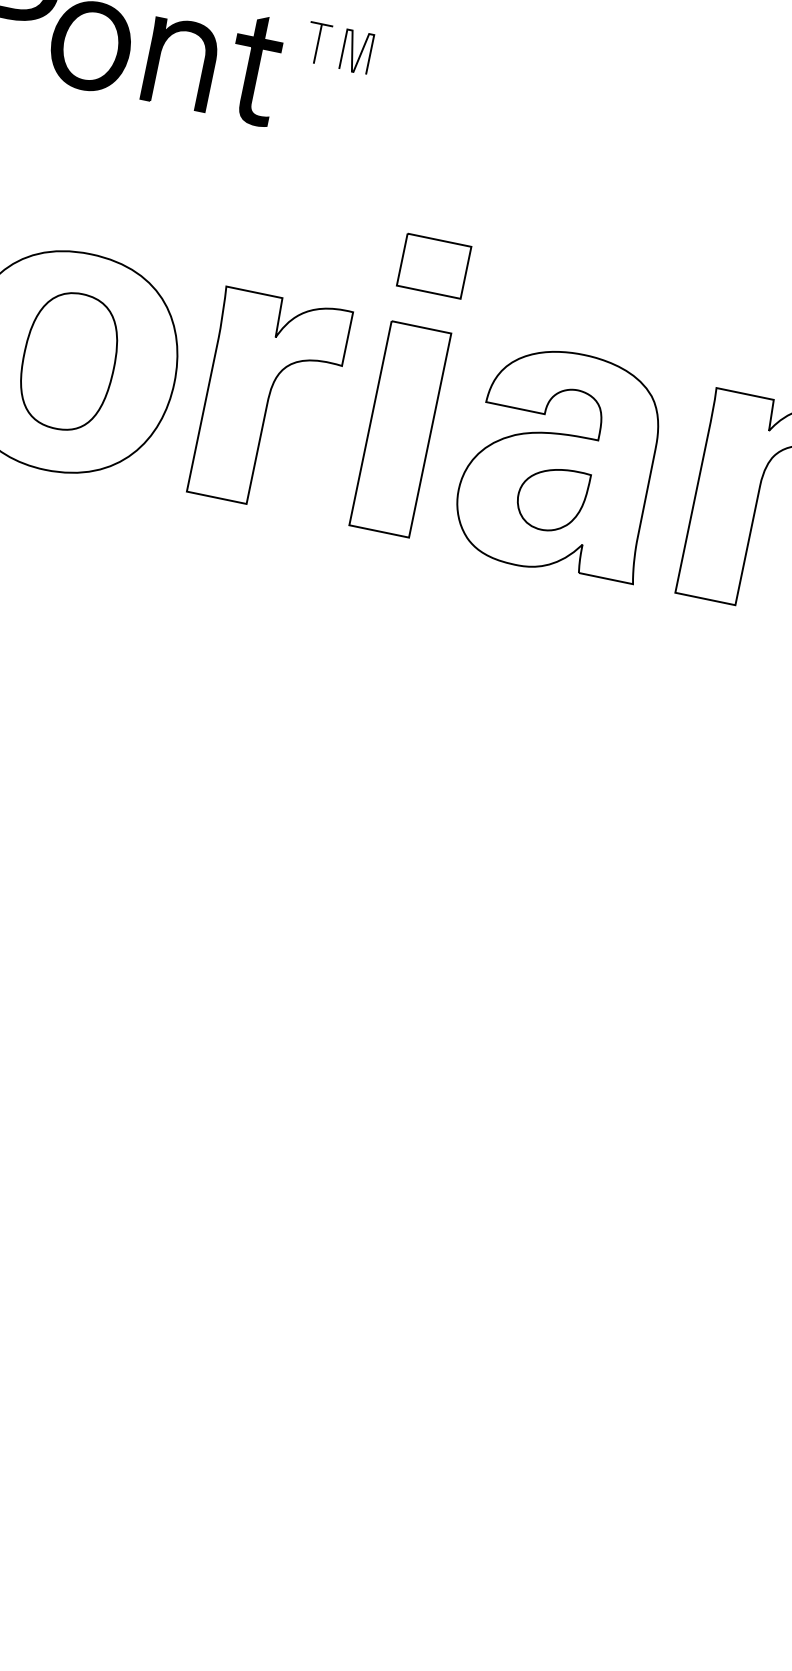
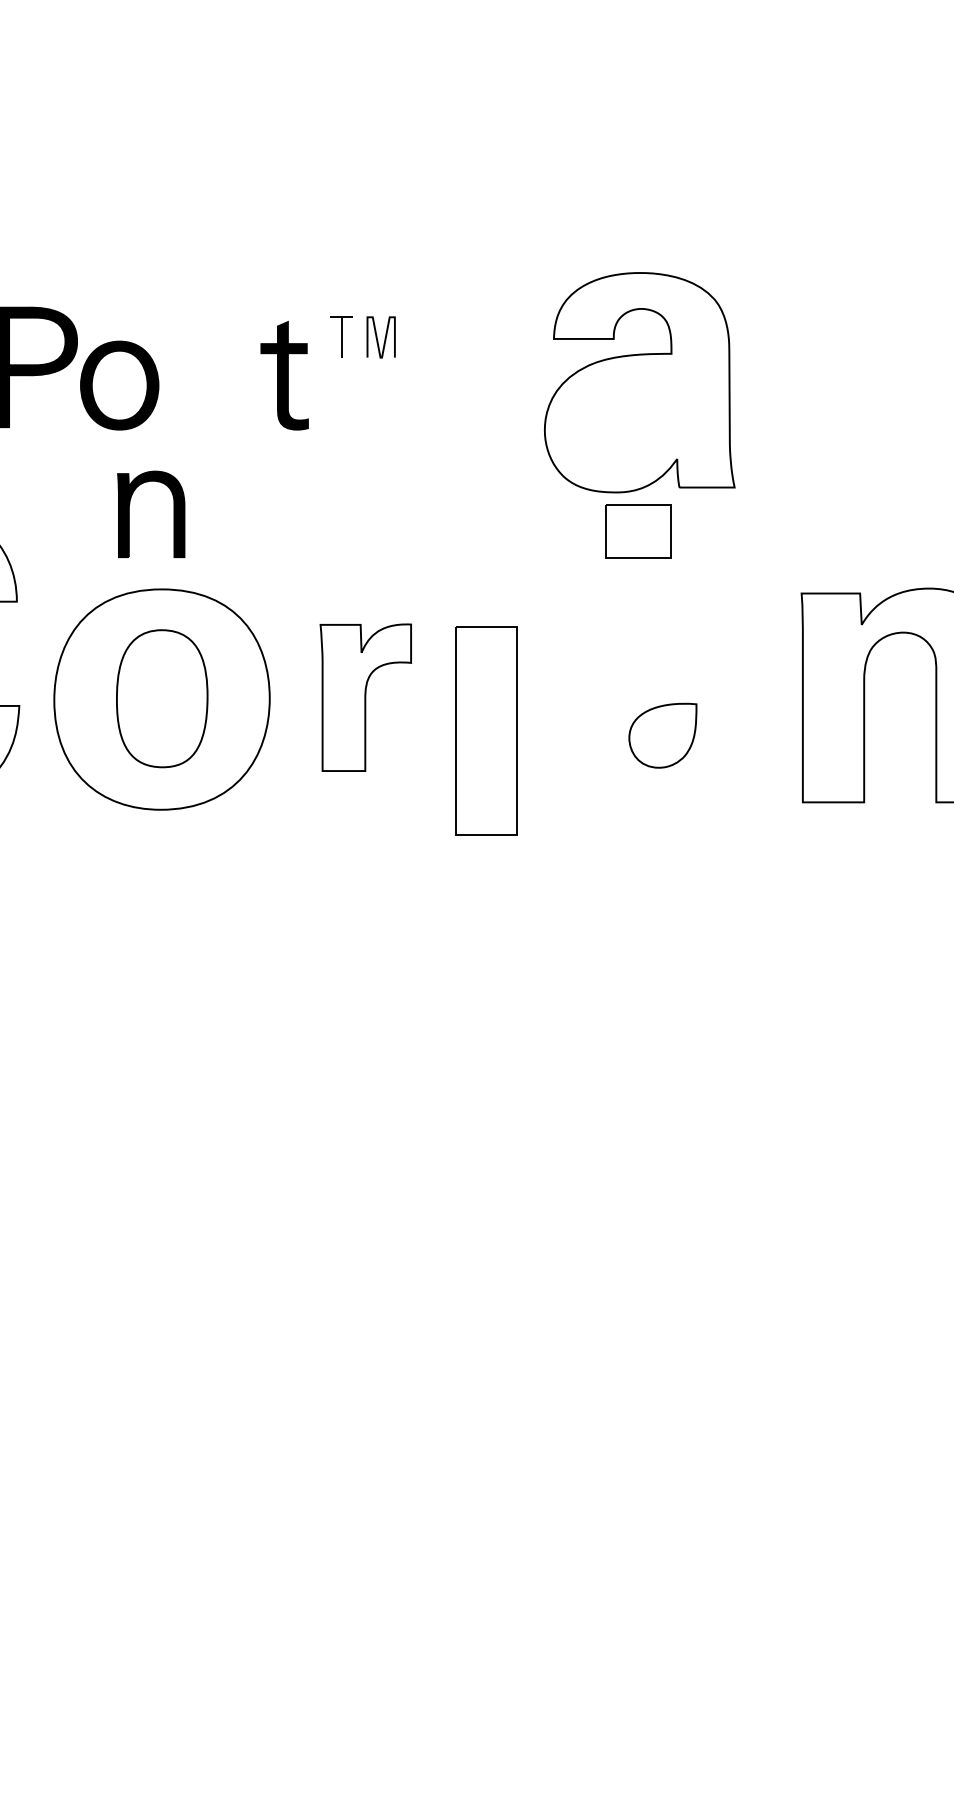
part: (159, 59) -> (129, 514), moved
part: (434, 266) -> (638, 531), moved
part: (268, 401) -> (365, 697), size x0.7
part: (400, 428) -> (486, 730), moved
part: (561, 462) -> (639, 382), moved

